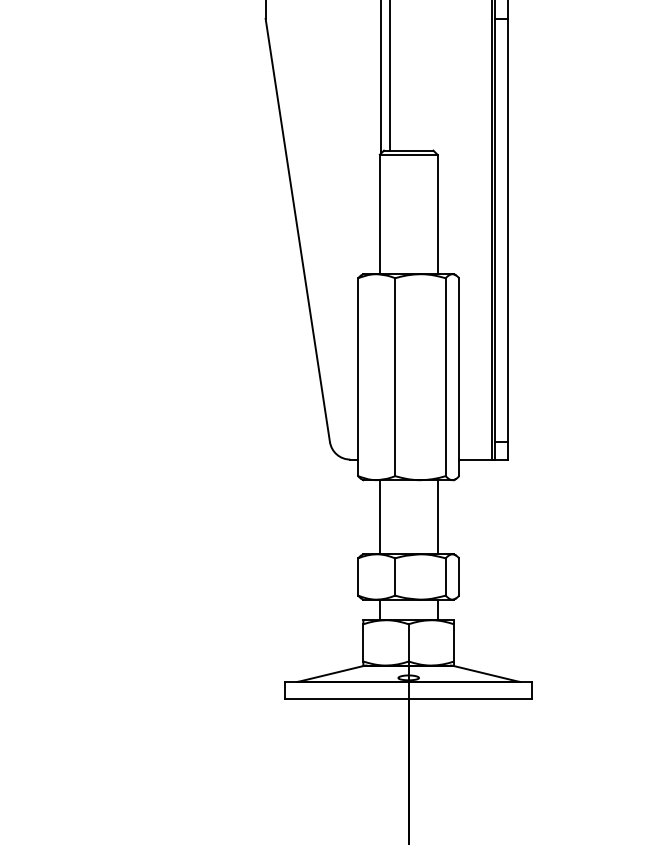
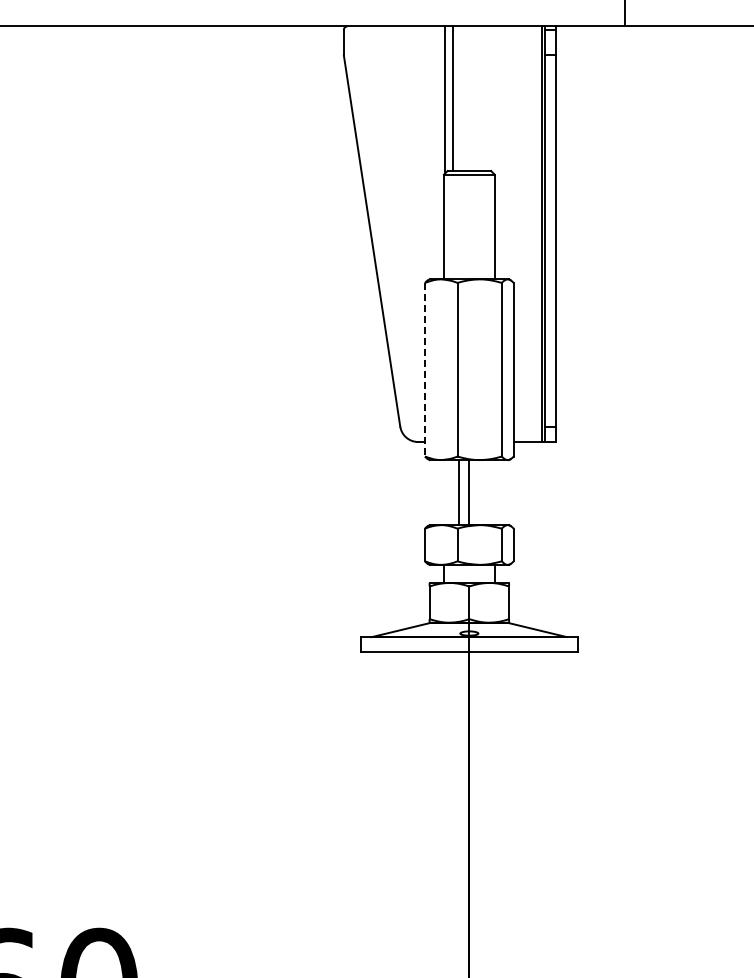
line: (358, 376) -> (425, 369), solid -> dashed
line: (380, 517) -> (469, 492), moved
line: (437, 517) -> (458, 492), moved

